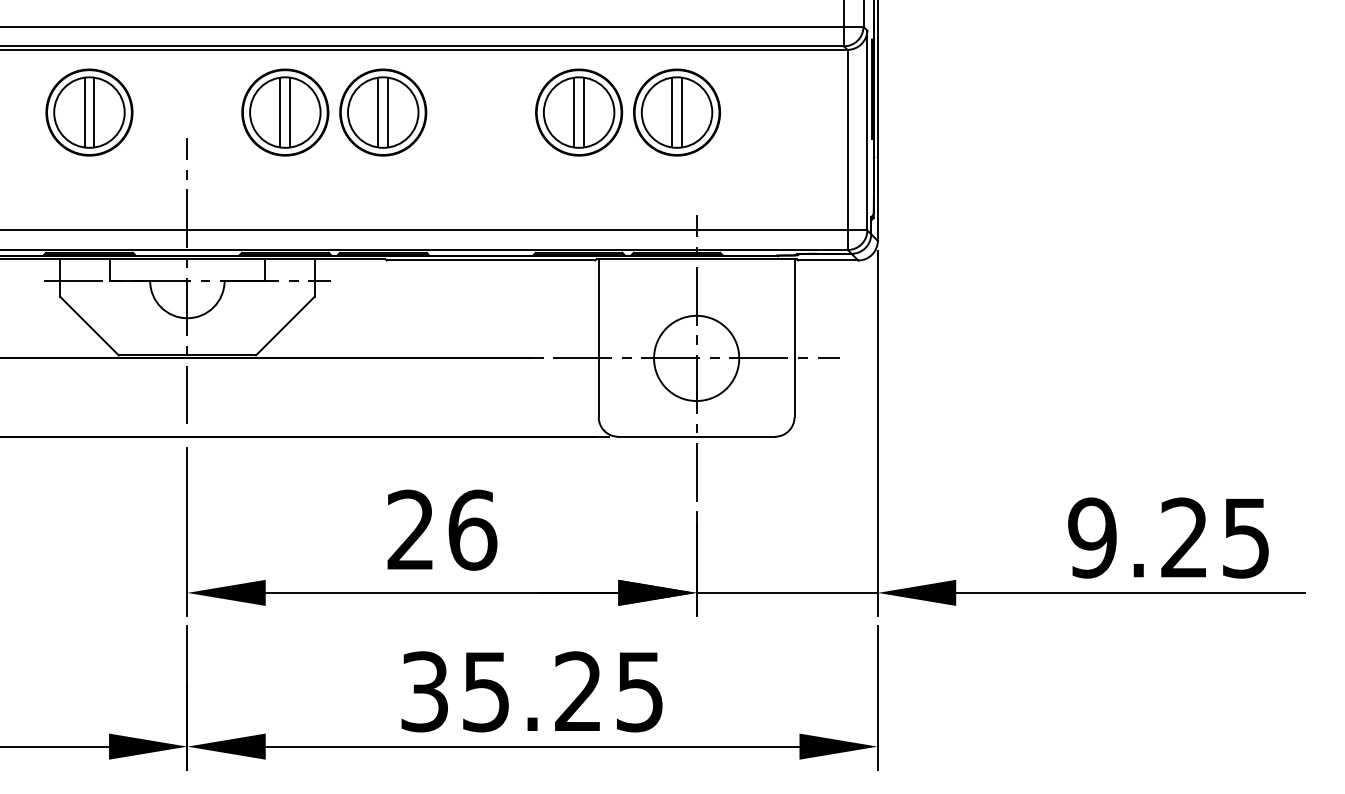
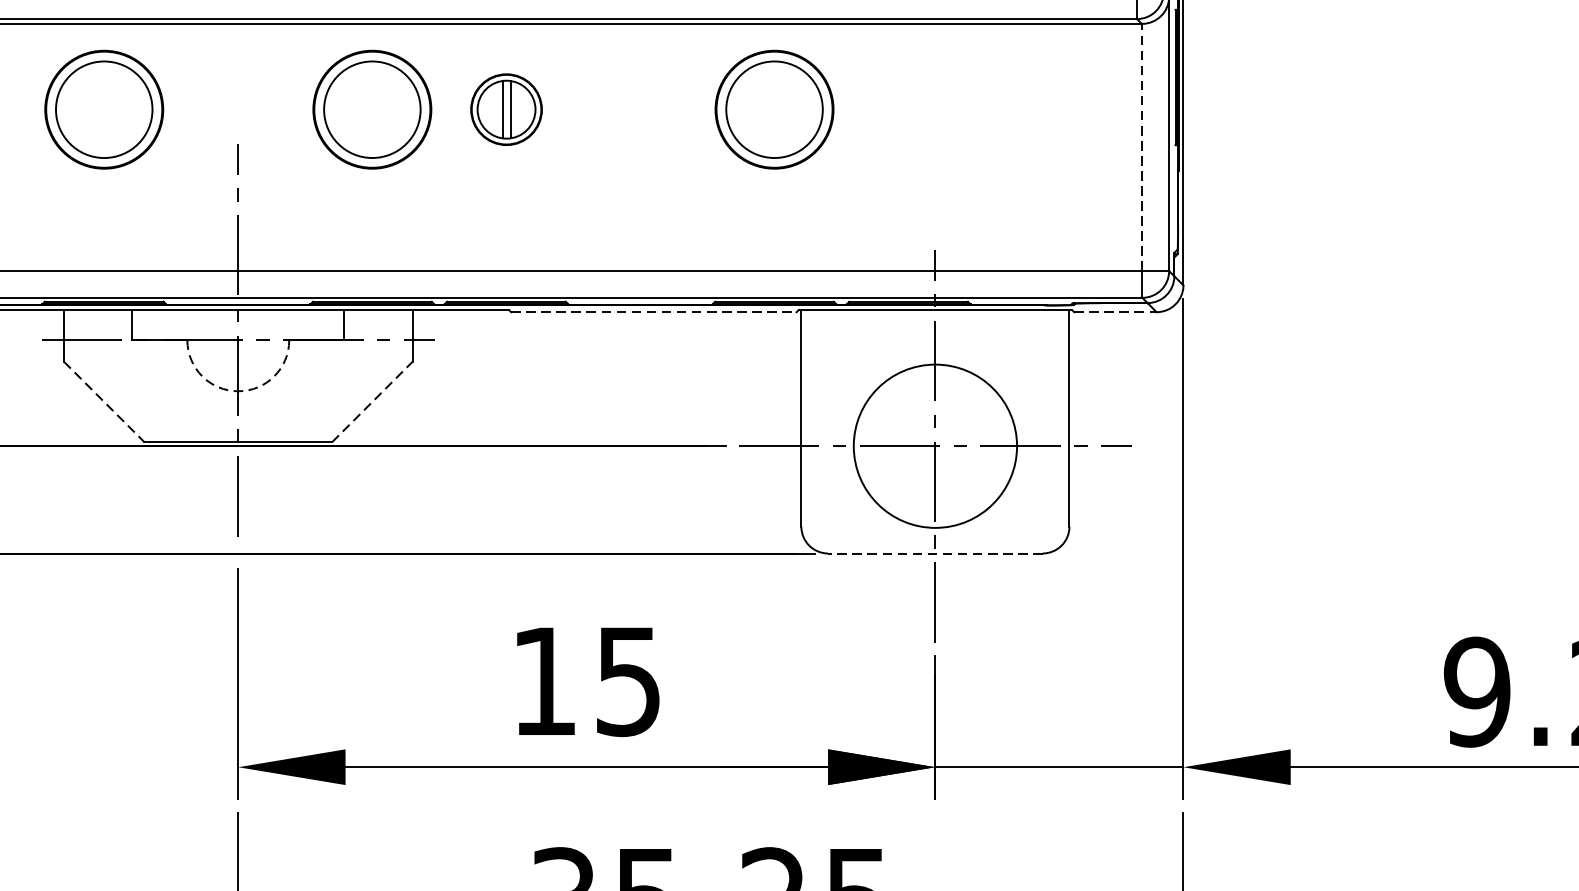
line: (84, 112) -> (97, 109), removed
line: (94, 112) -> (111, 109), removed
line: (280, 112) -> (365, 109), removed
line: (290, 112) -> (379, 109), removed
part: (383, 112) -> (506, 109), size x0.6
line: (574, 112) -> (768, 109), removed
line: (584, 112) -> (781, 109), removed
part: (676, 112) -> (907, 109), removed
line: (847, 139) -> (1141, 146), solid -> dashed
line: (491, 260) -> (654, 312), solid -> dashed
line: (828, 260) -> (1115, 312), solid -> dashed
arc: (187, 318) -> (238, 391), solid -> dashed
line: (89, 326) -> (104, 402), solid -> dashed
line: (285, 326) -> (372, 402), solid -> dashed
circle: (696, 358) -> (935, 446), size x1.4
line: (696, 436) -> (935, 553), solid -> dashed
text: (442, 529) -> (587, 680), 26 -> 15

